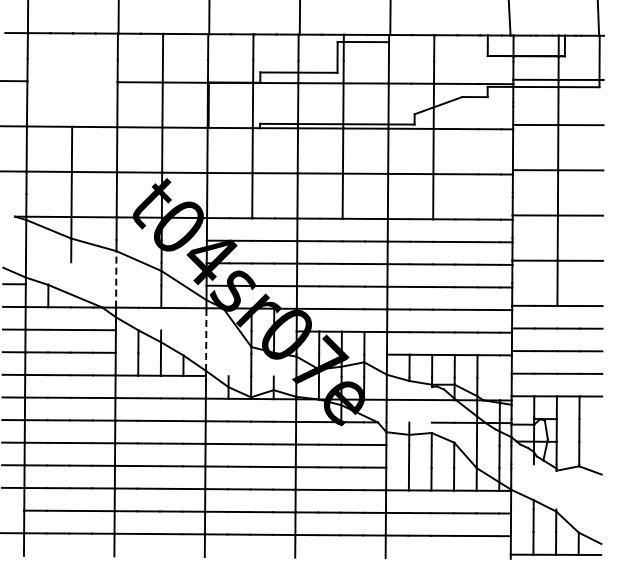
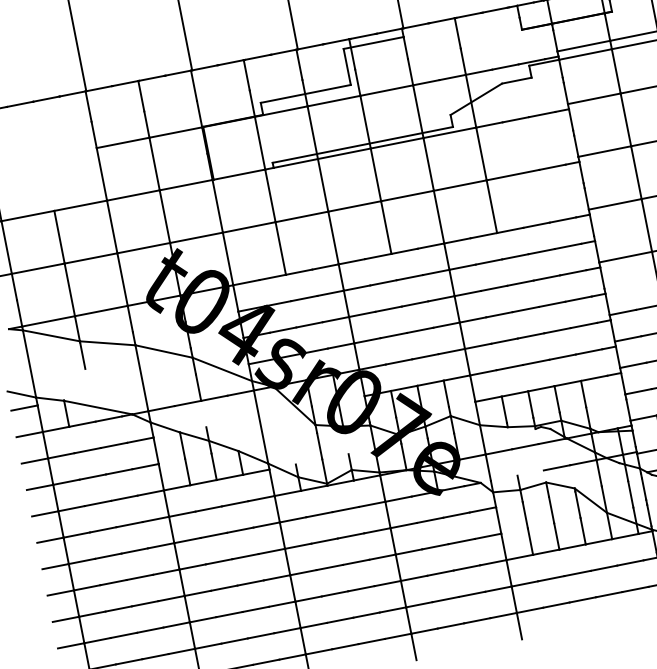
line: (116, 278) -> (141, 377), dashed -> solid
line: (206, 339) -> (261, 426), dashed -> solid

